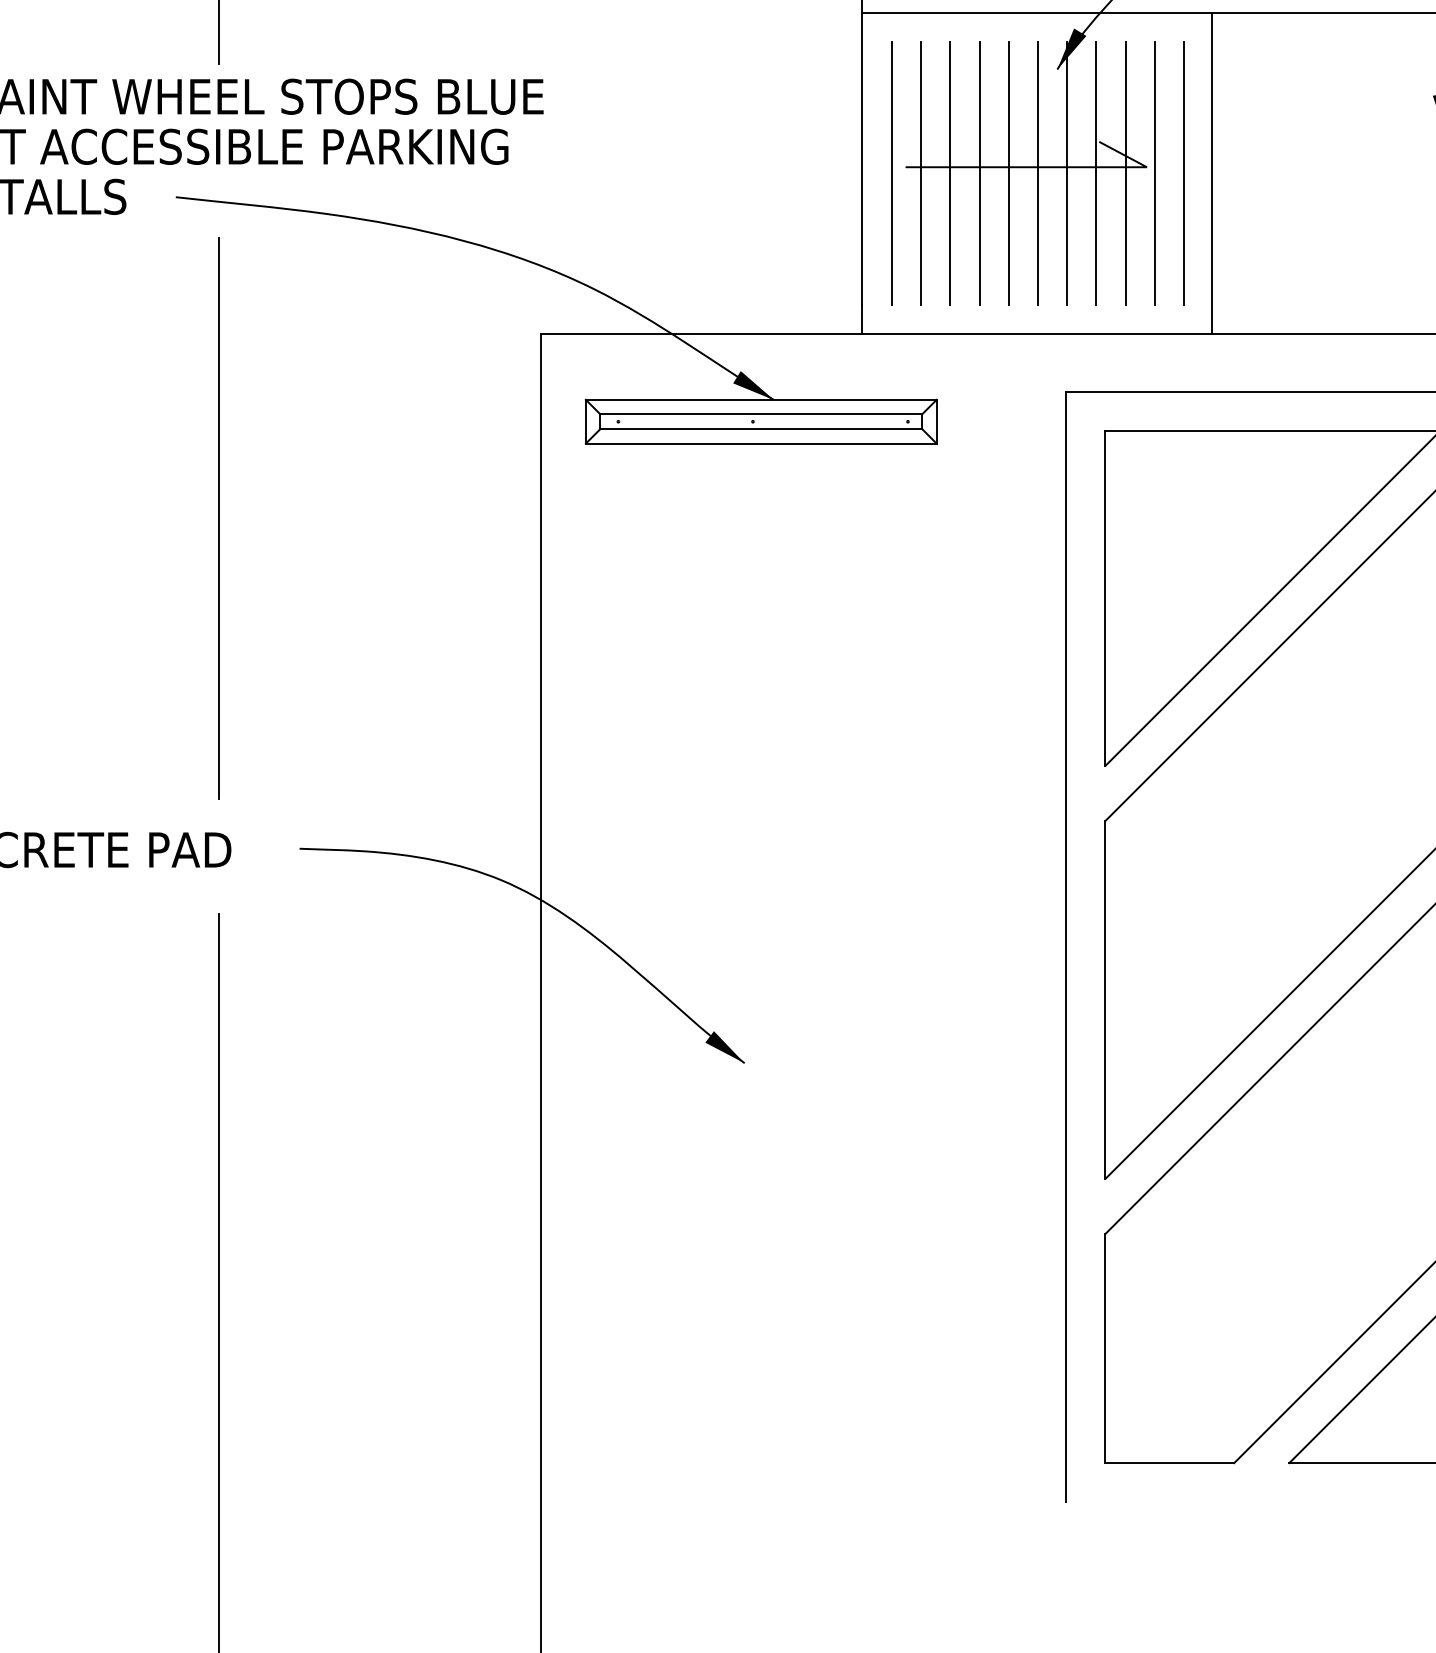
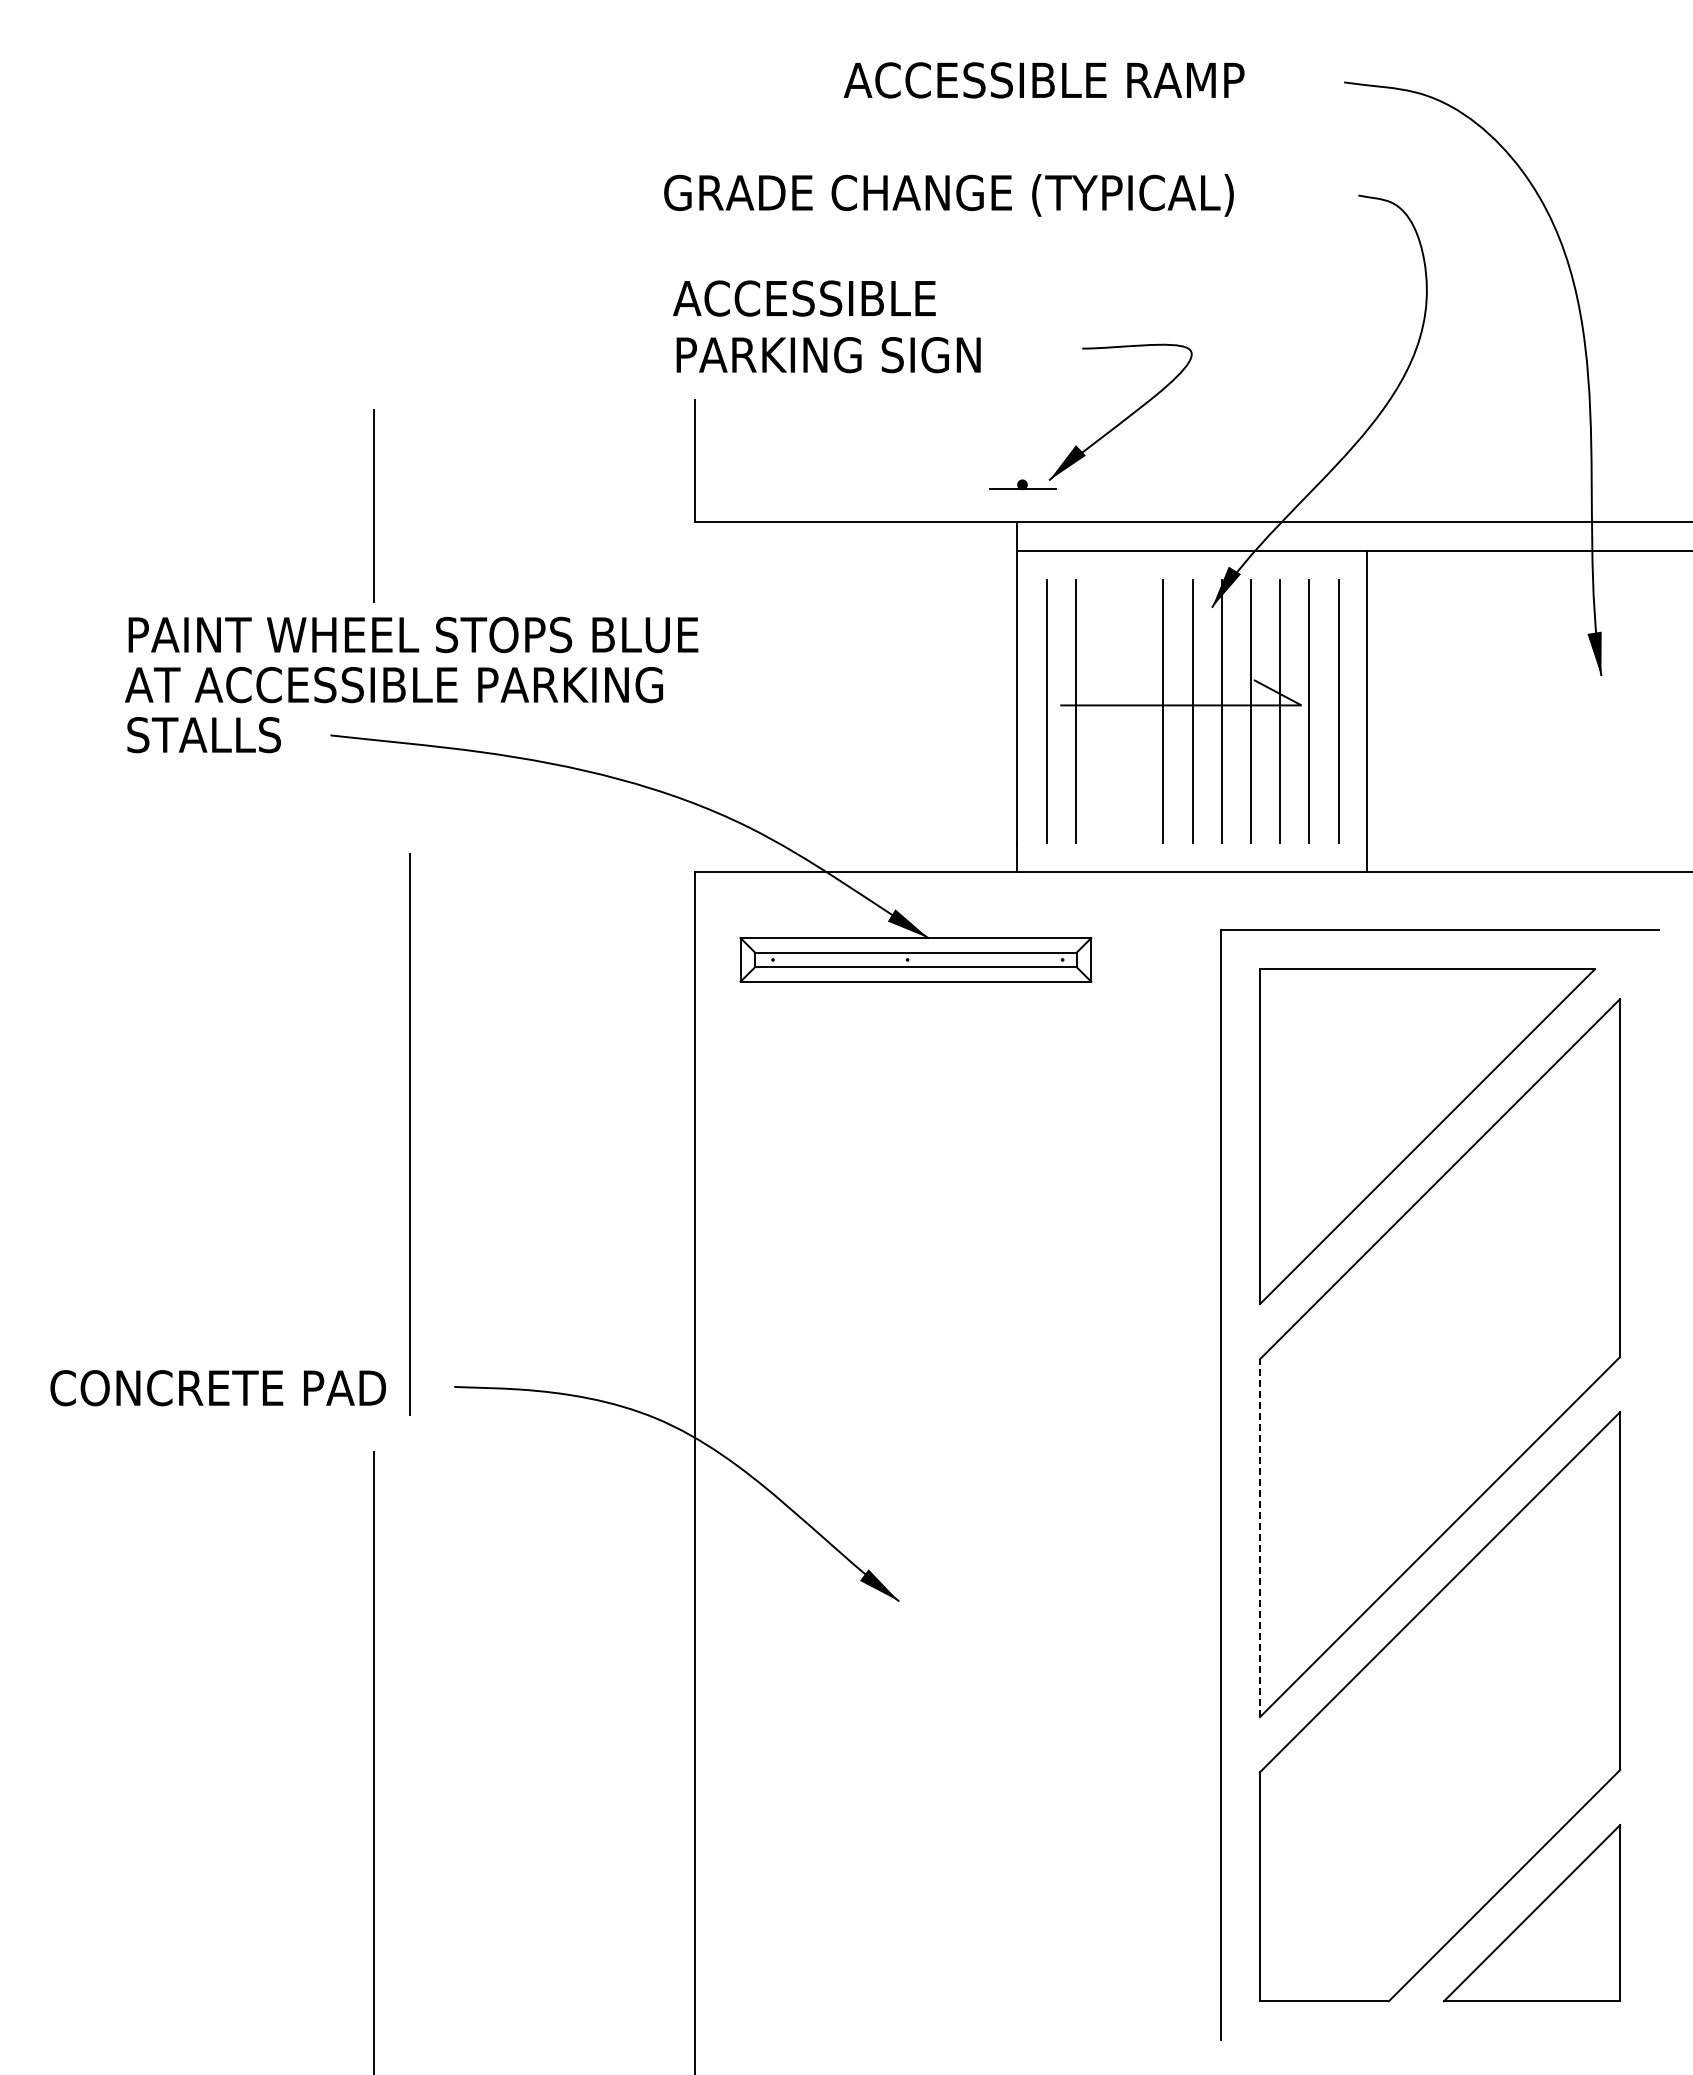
line: (949, 173) -> (1104, 711), removed
line: (979, 173) -> (1134, 711), removed
line: (218, 518) -> (409, 1134), moved
line: (1105, 1000) -> (1260, 1538), solid -> dashed

